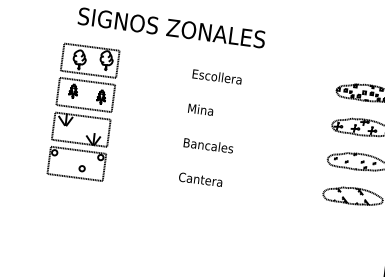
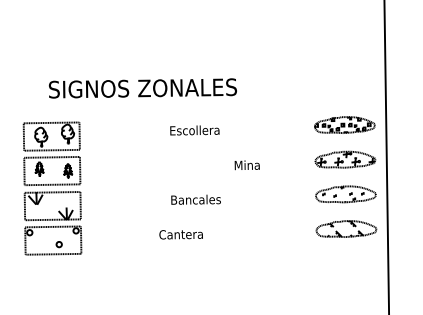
text: (200, 109) -> (246, 165), moved
part: (83, 112) -> (52, 188), moved
text: (200, 179) -> (180, 234), moved

